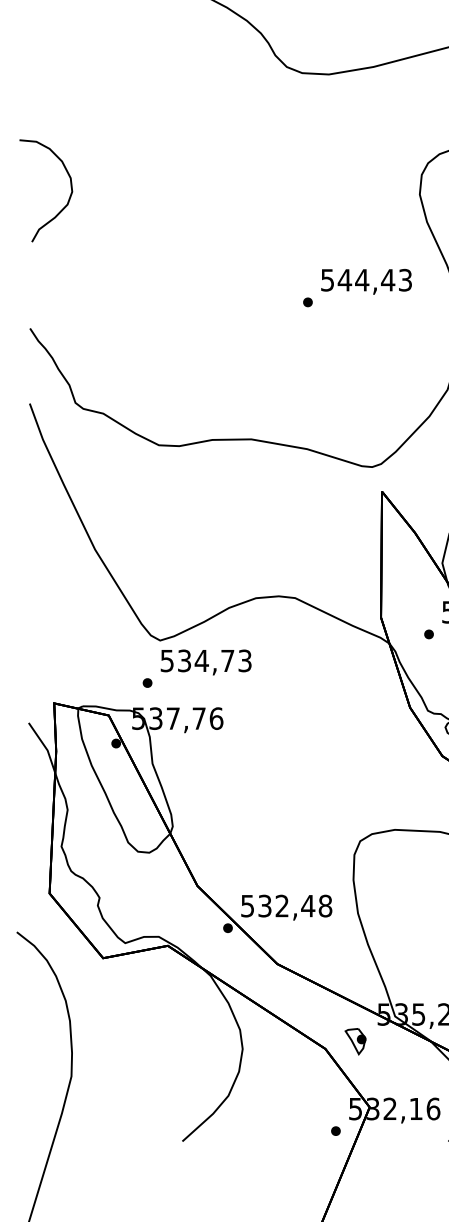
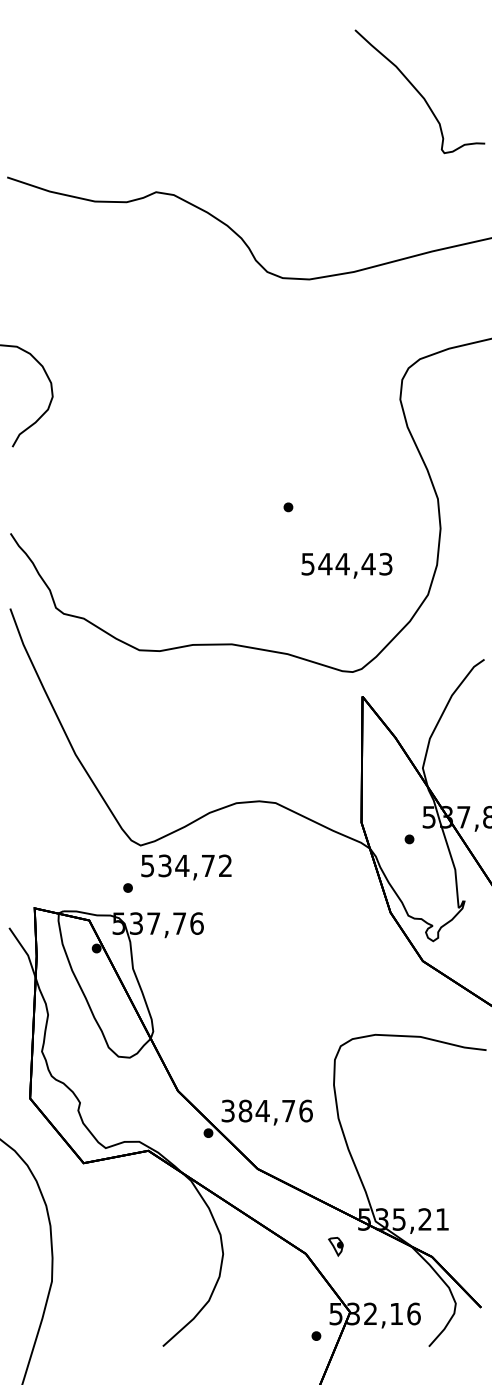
text: (366, 281) -> (346, 565), moved
text: (245, 661) -> (225, 866), 534,73 -> 534,72
text: (287, 905) -> (267, 1110), 532,48 -> 384,76
part: (355, 1041) -> (335, 1246), size x0.7

